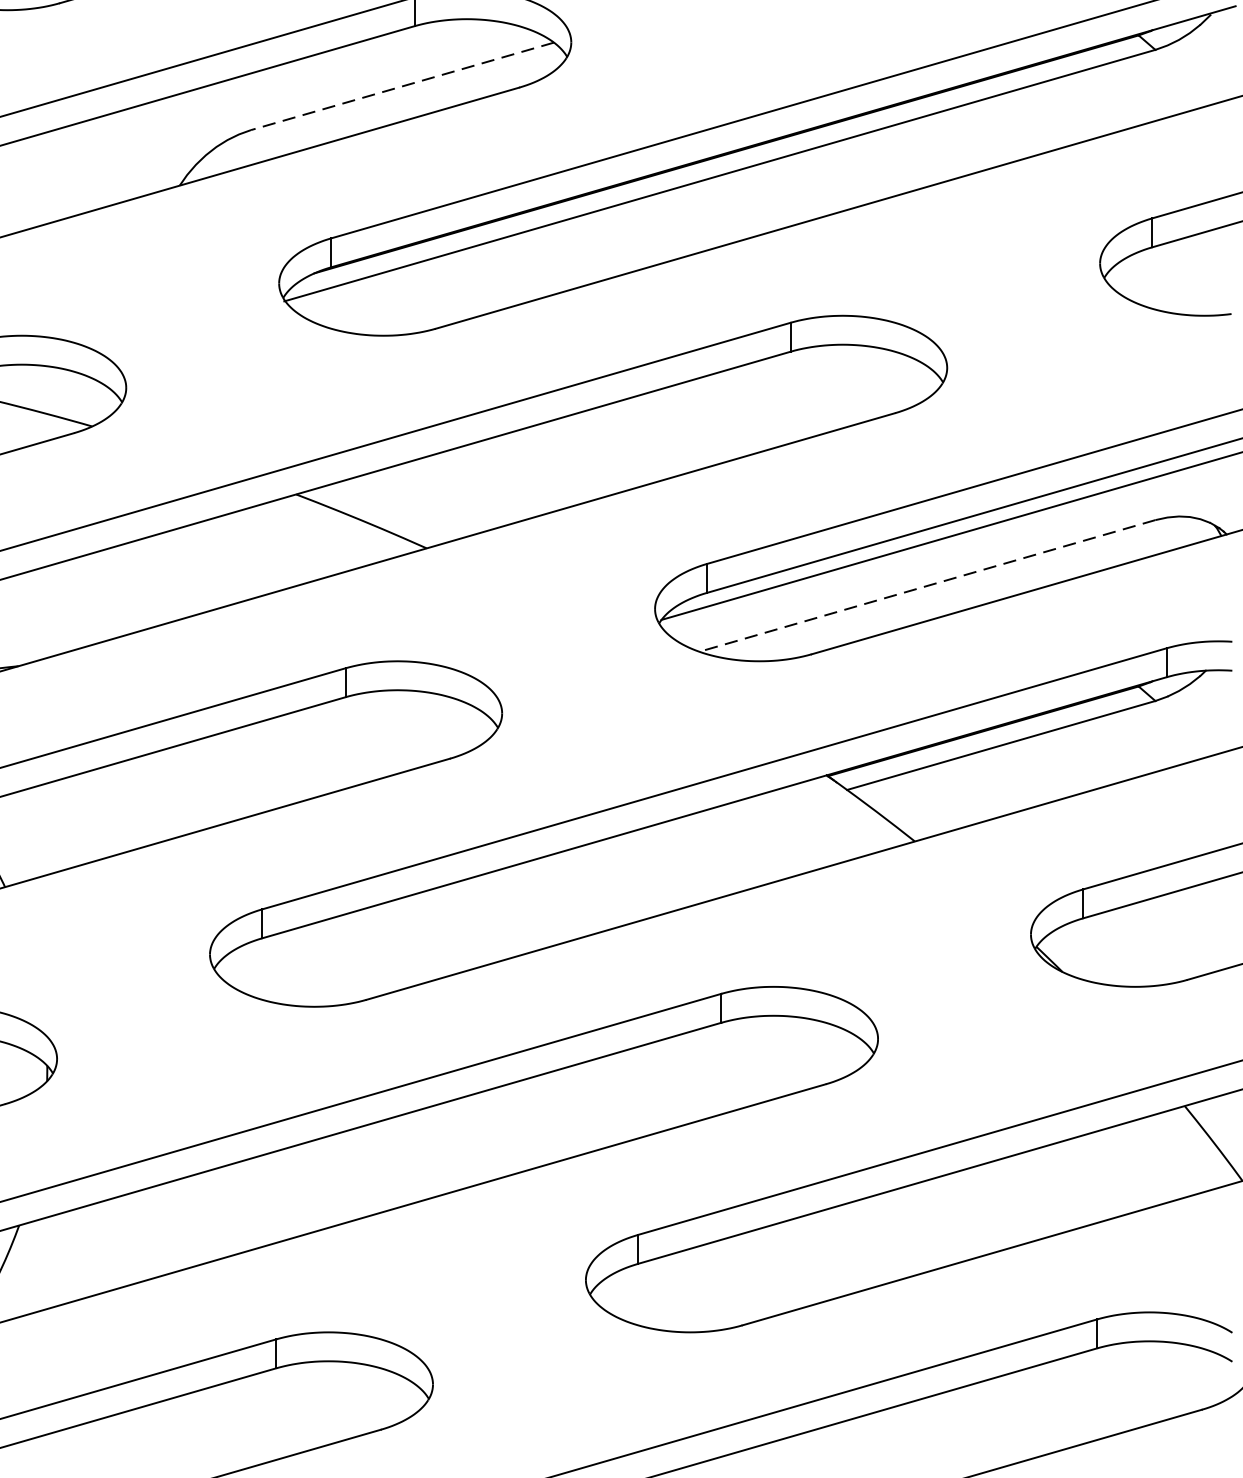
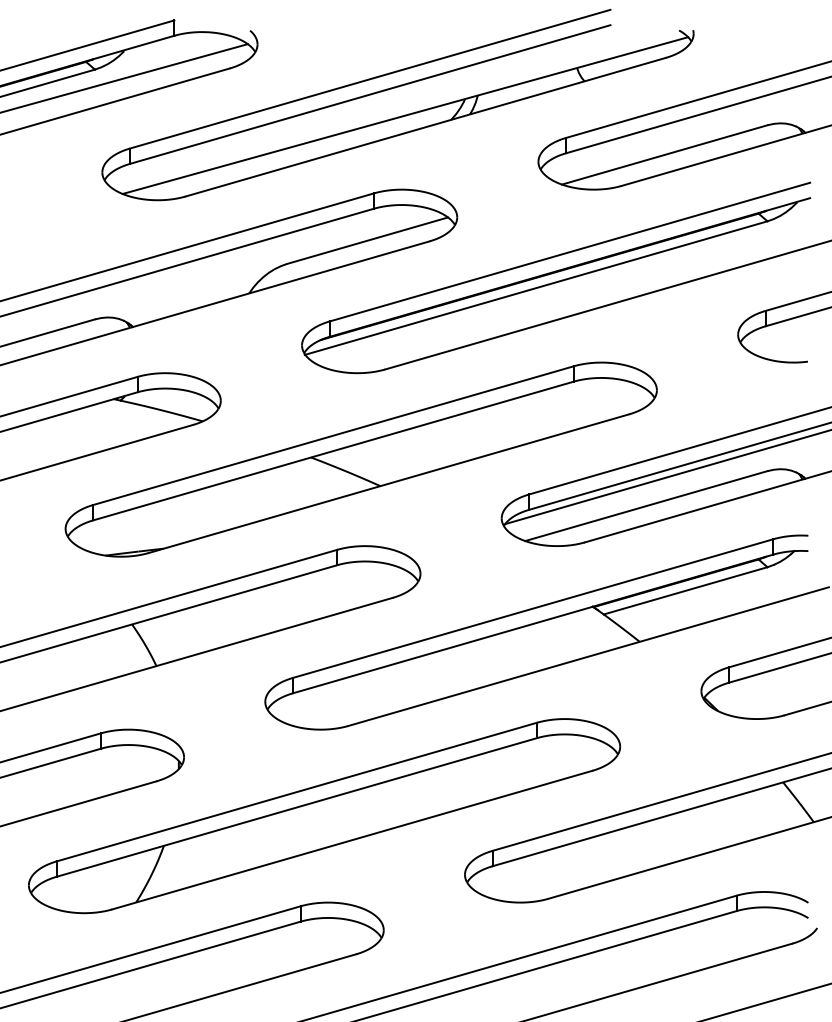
line: (402, 85) -> (367, 240), dashed -> solid
line: (925, 586) -> (645, 506), dashed -> solid

